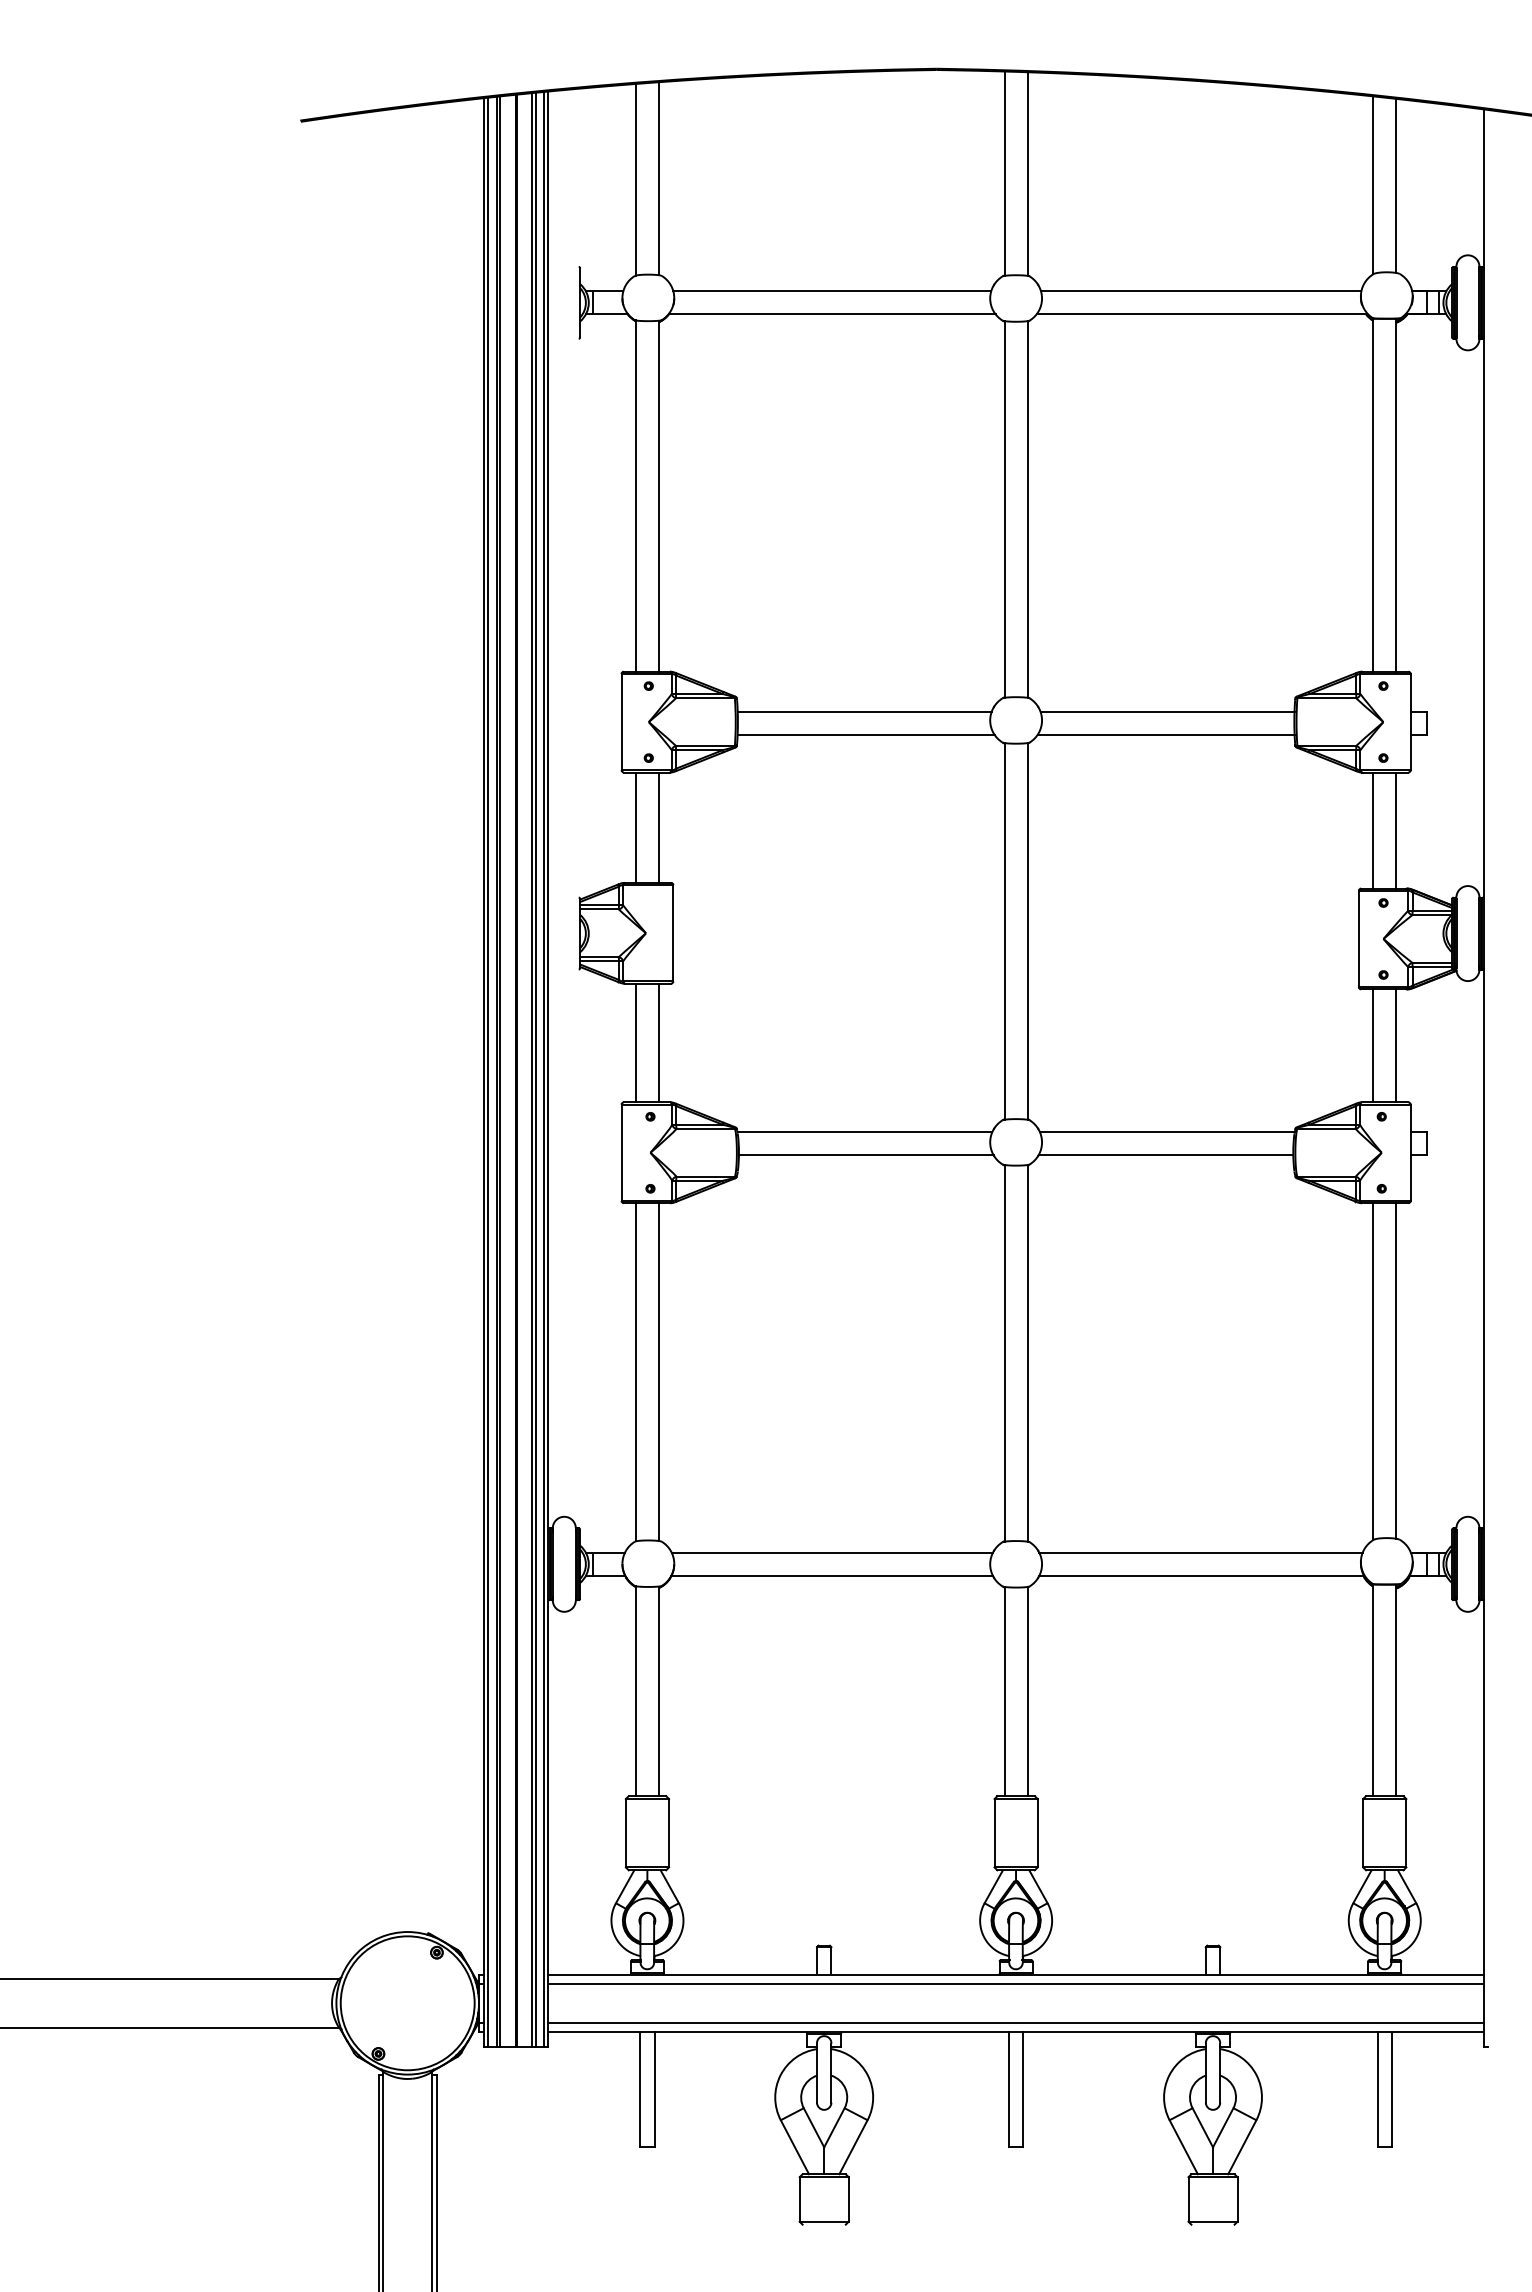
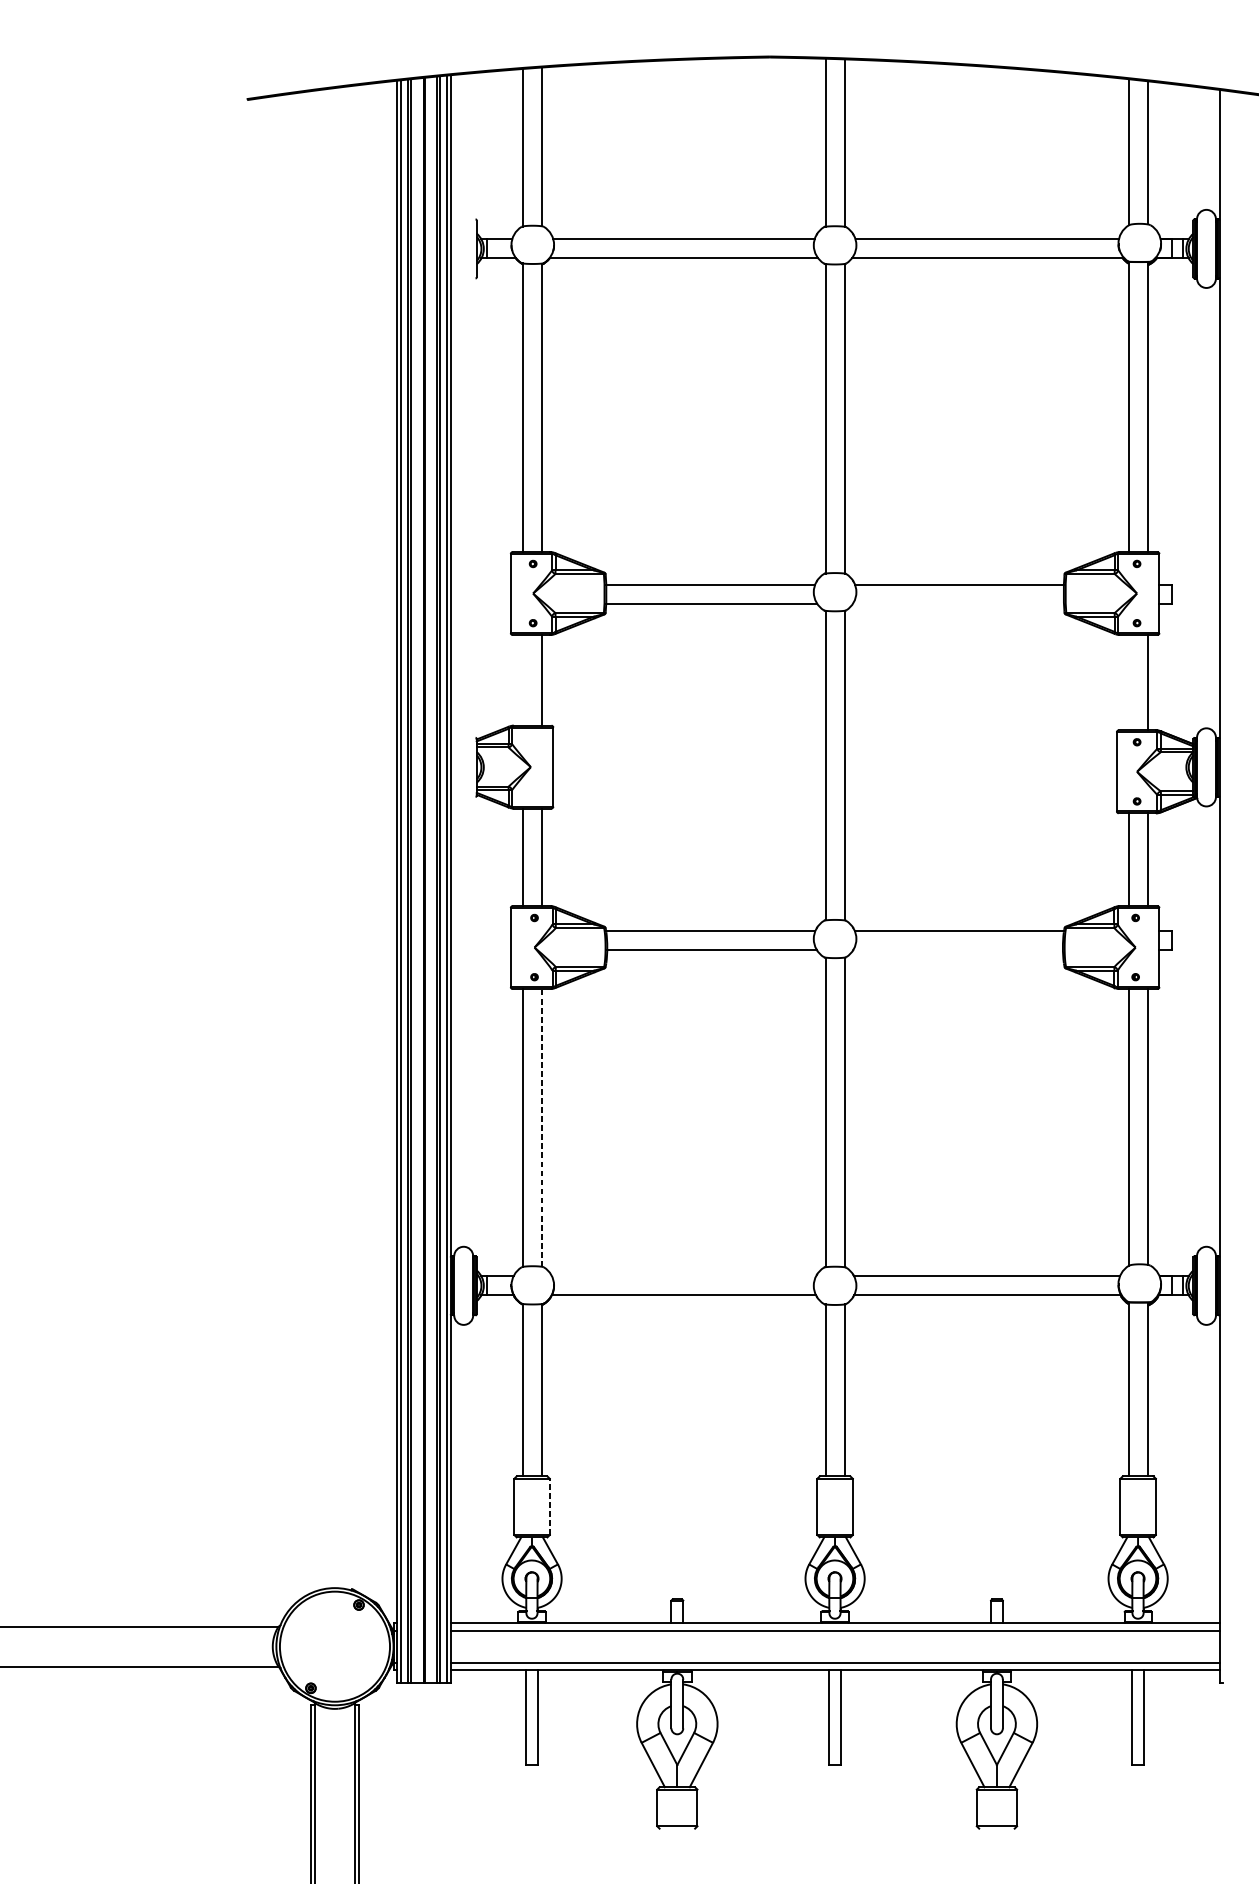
line: (1165, 734) -> (957, 603), removed
line: (635, 827) -> (522, 680), removed
line: (1373, 830) -> (1128, 682), removed
line: (1165, 1155) -> (957, 949), removed
line: (658, 1372) -> (541, 1128), solid -> dashed
line: (831, 1552) -> (683, 1276), removed
line: (669, 1832) -> (550, 1506), solid -> dashed

